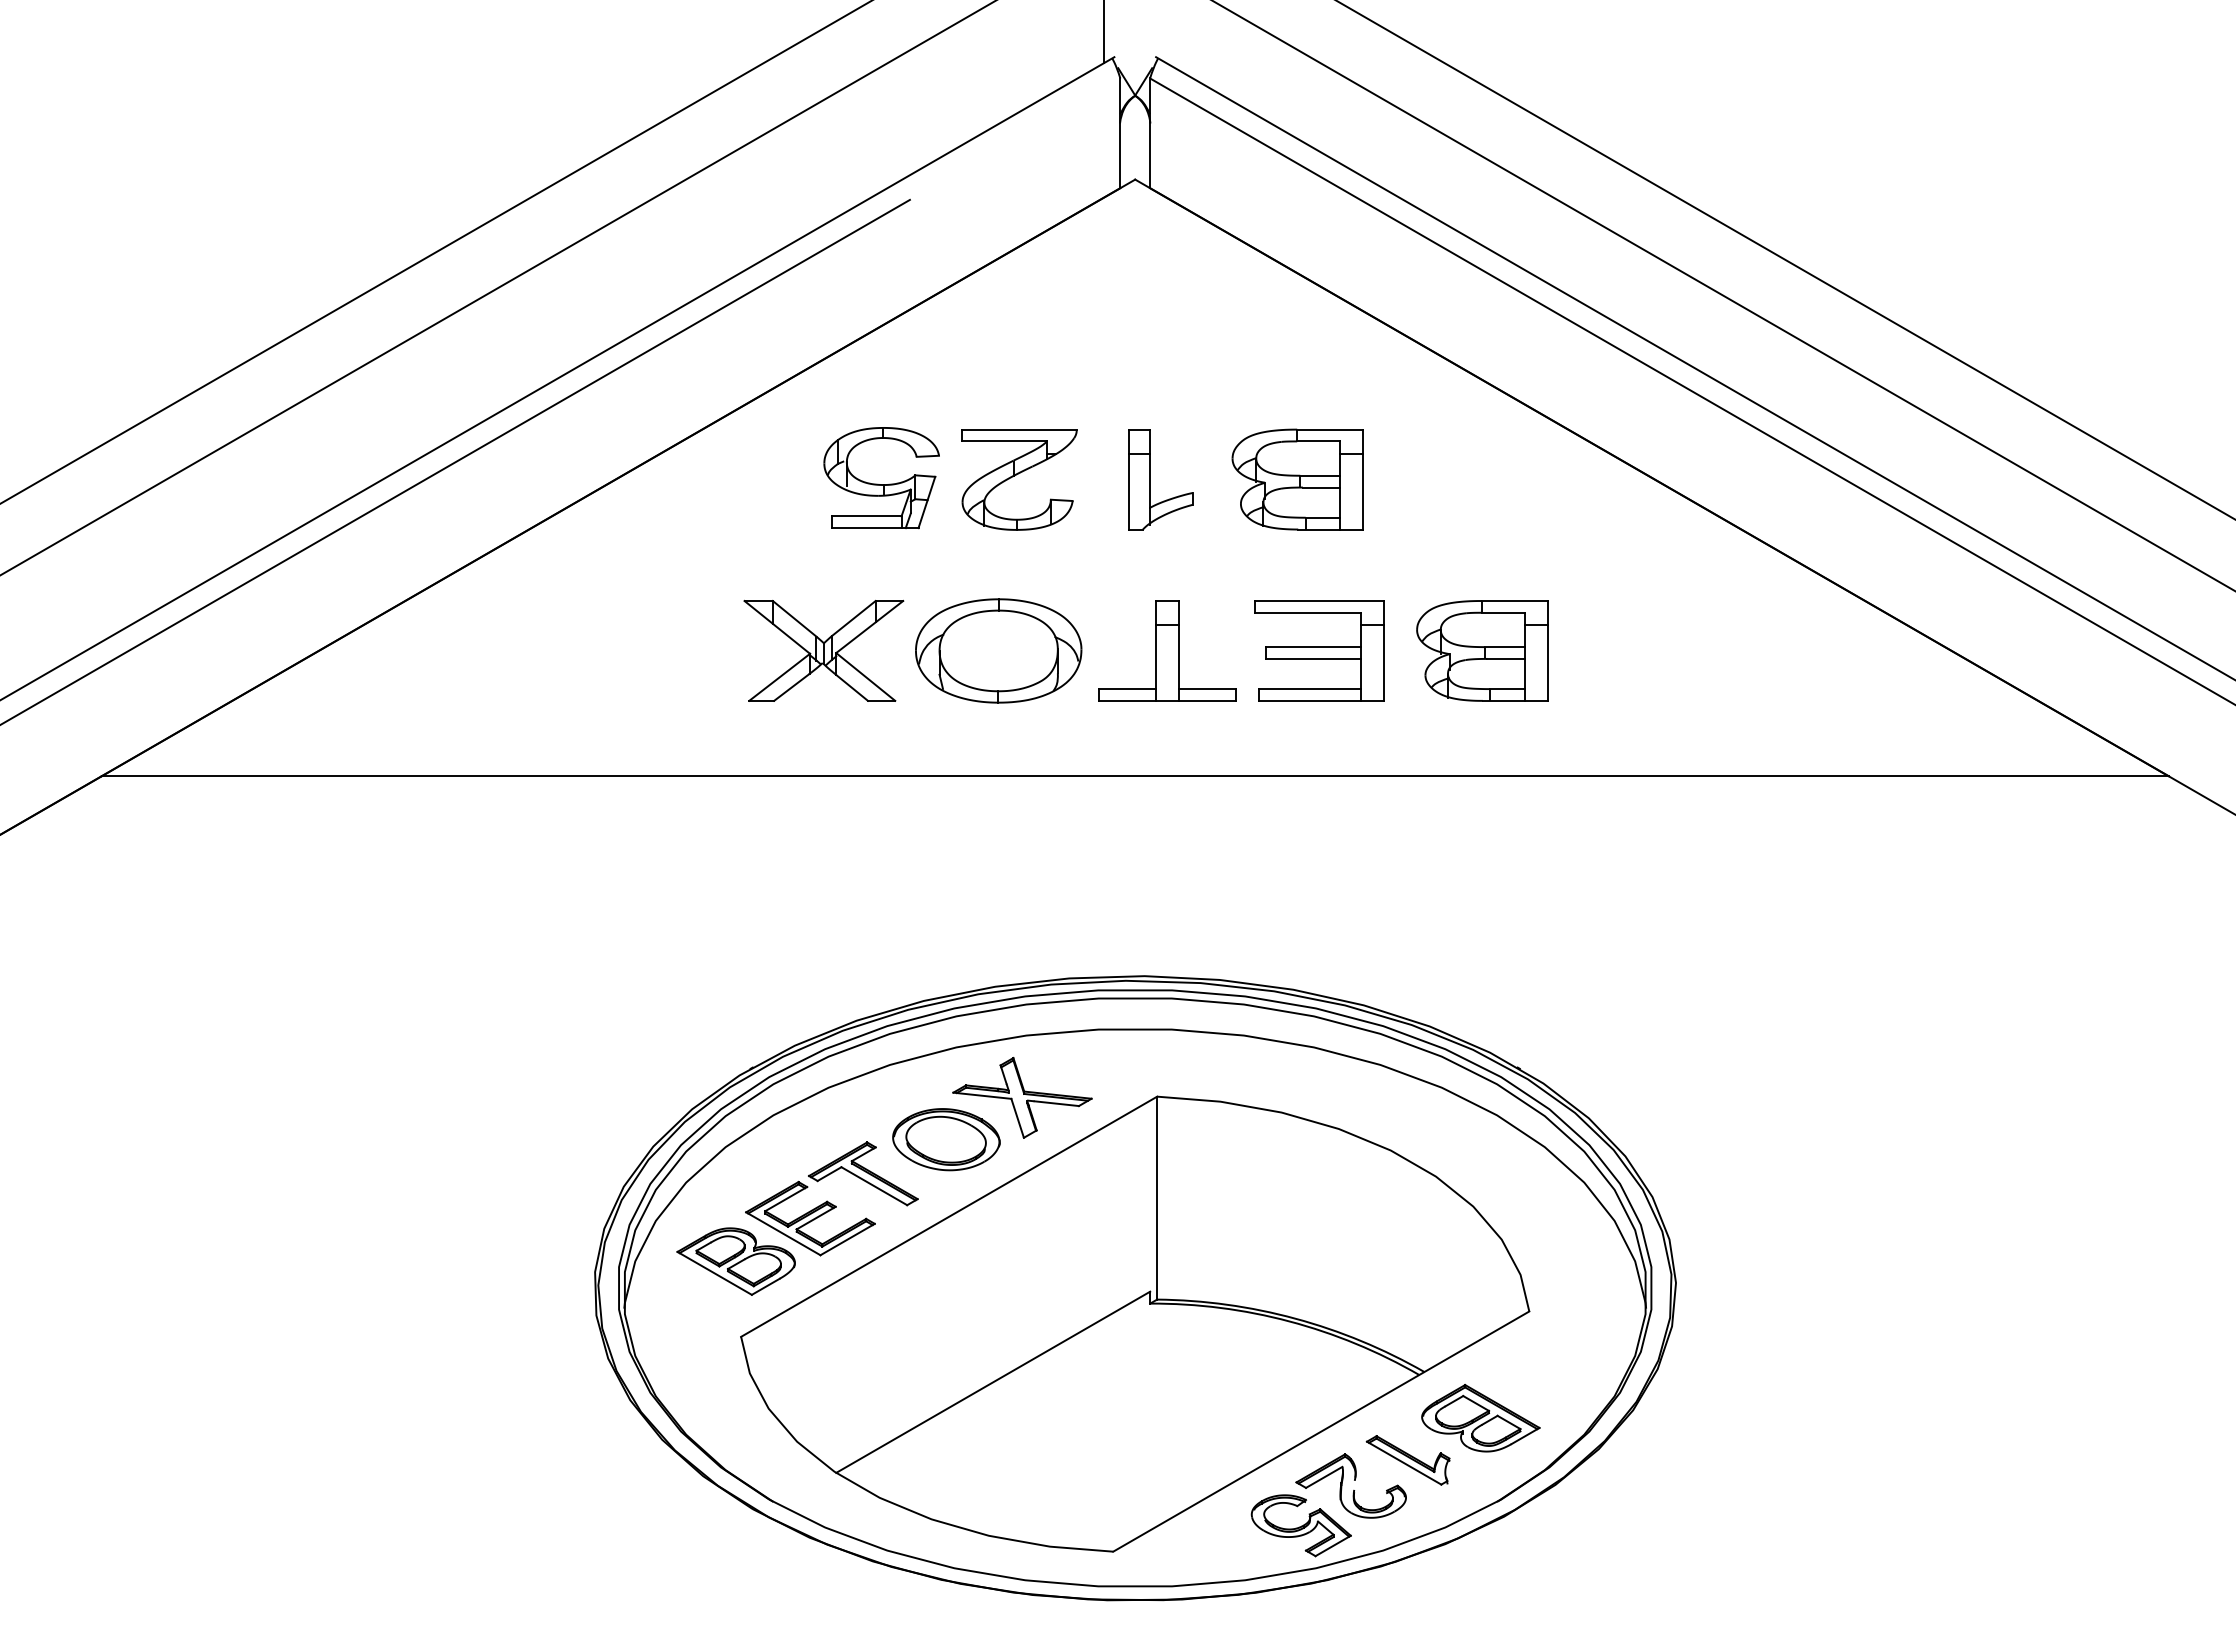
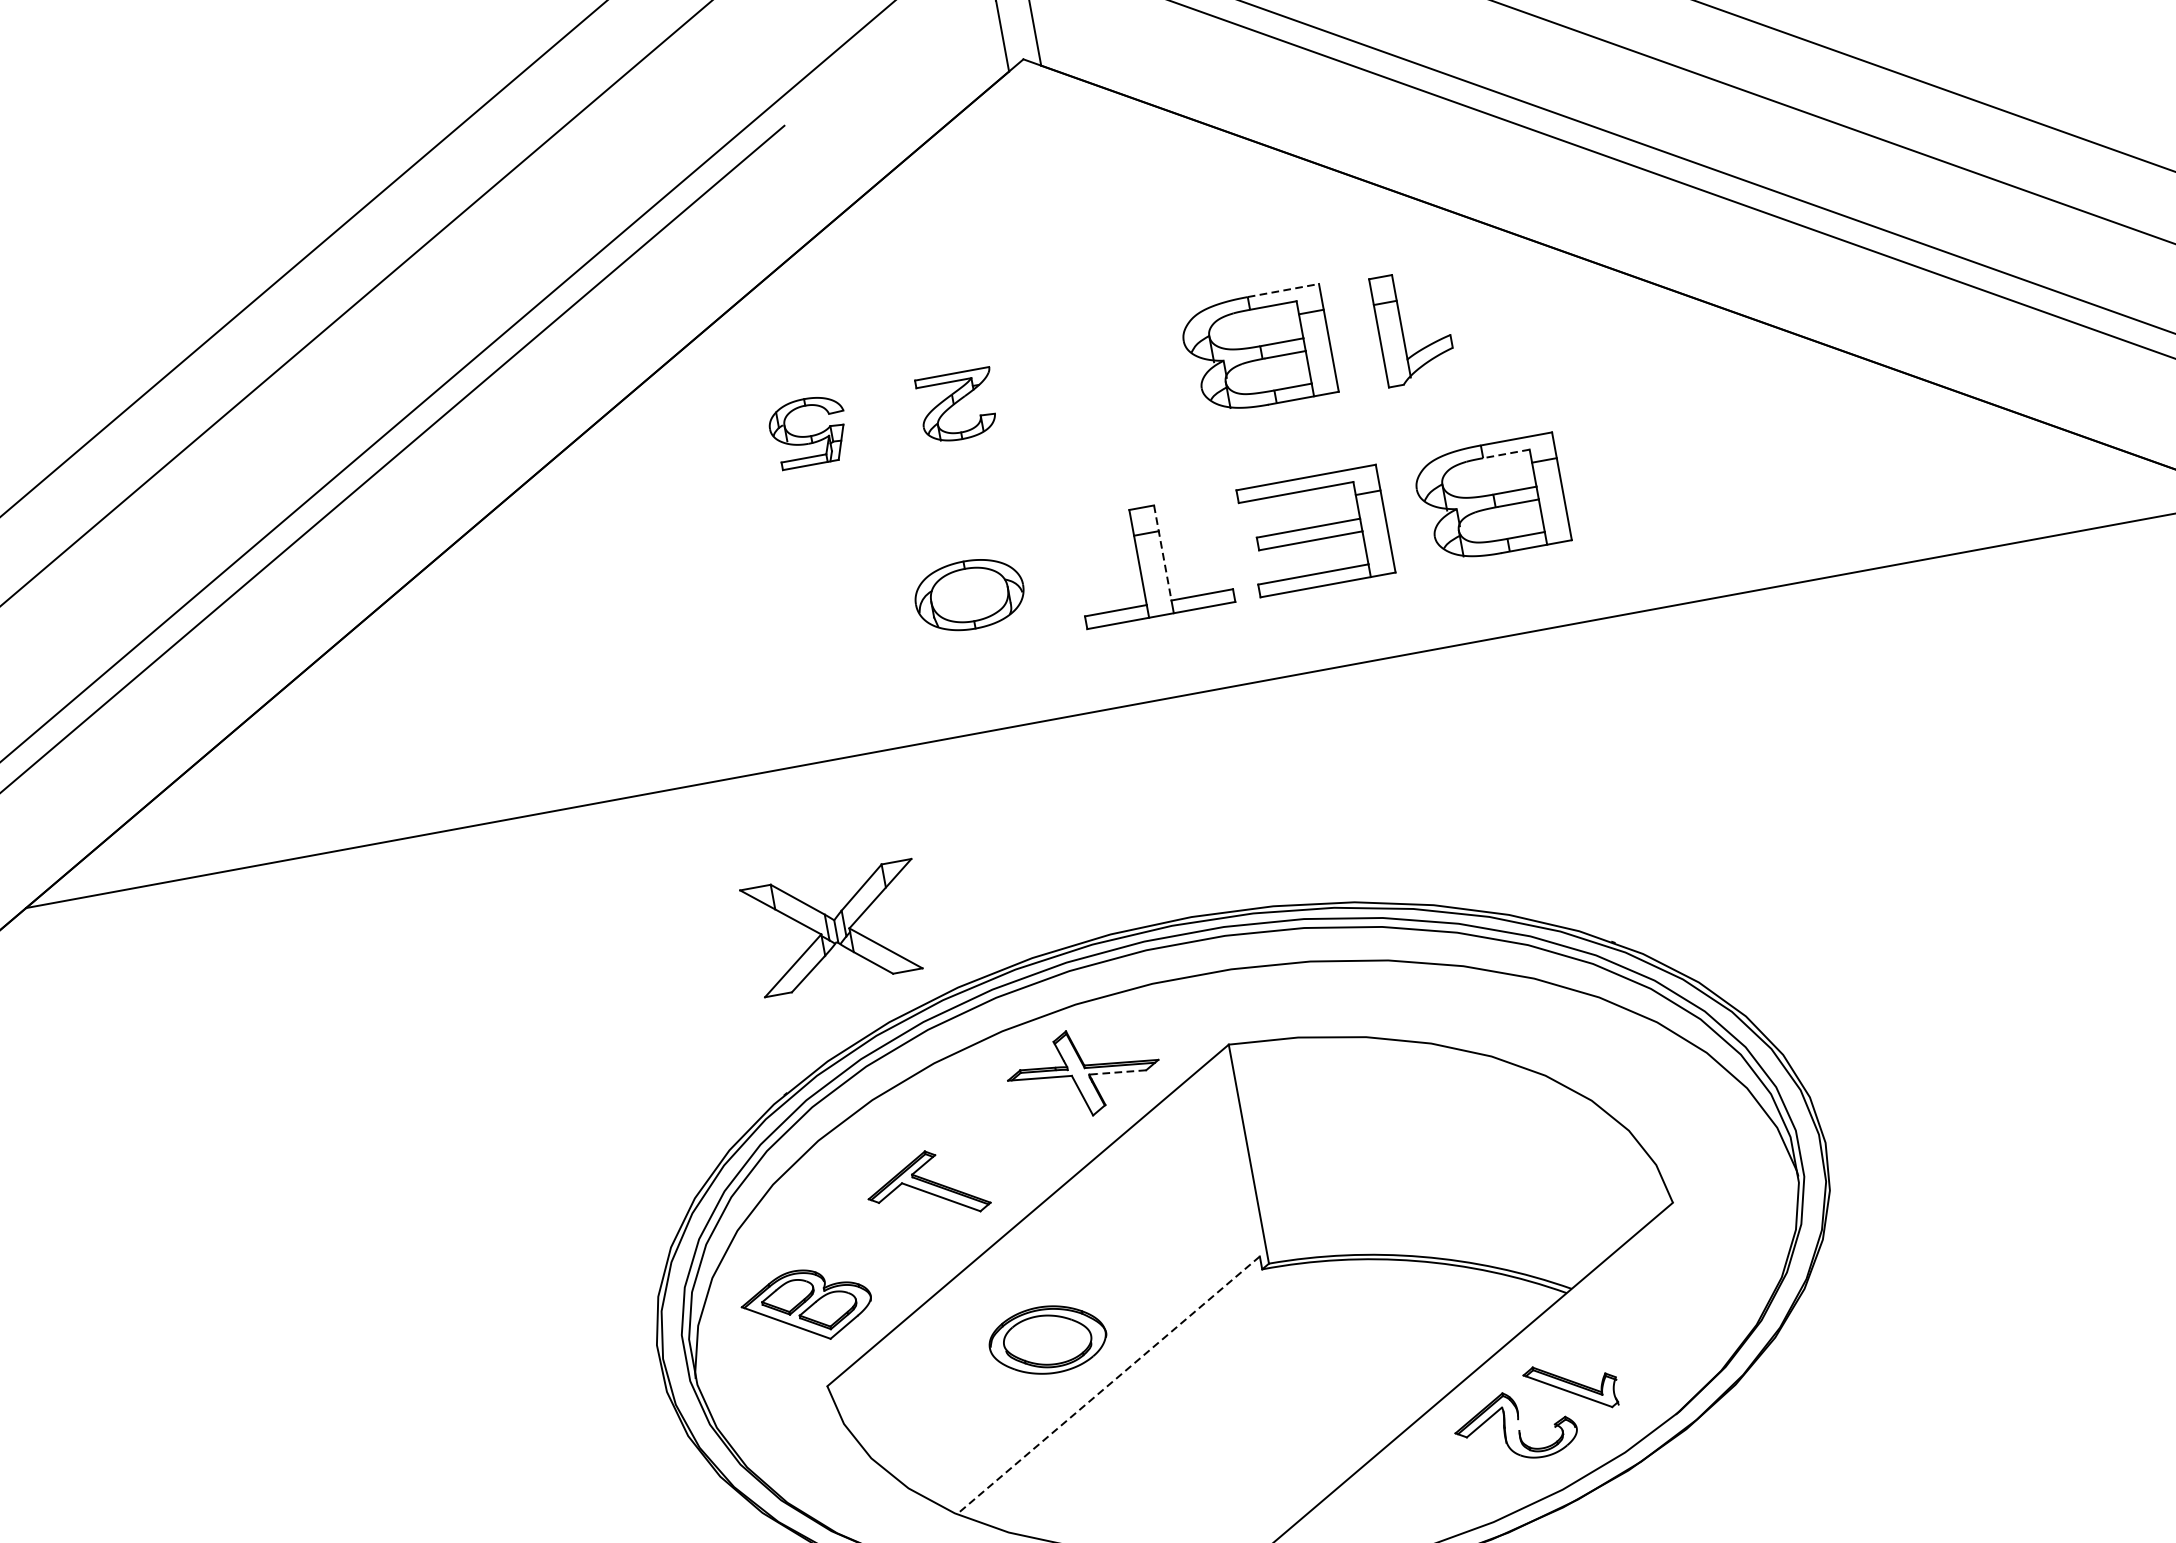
line: (1330, 429) -> (1283, 290), solid -> dashed
part: (881, 478) -> (808, 432), size x0.6
part: (1019, 479) -> (957, 405), size x0.6
part: (1150, 479) -> (1402, 328), moved
line: (1503, 612) -> (1506, 453), solid -> dashed
line: (1178, 645) -> (1162, 553), solid -> dashed
part: (823, 650) -> (835, 928), moved
part: (998, 650) -> (969, 594), size x0.6
line: (1056, 1103) -> (1121, 1071), solid -> dashed
part: (946, 1139) -> (1047, 1339), moved
part: (810, 1218) -> (878, 1244), removed
line: (992, 1382) -> (1107, 1385), solid -> dashed
part: (1480, 1418) -> (1641, 1327), removed
part: (1300, 1525) -> (1468, 1479), removed

